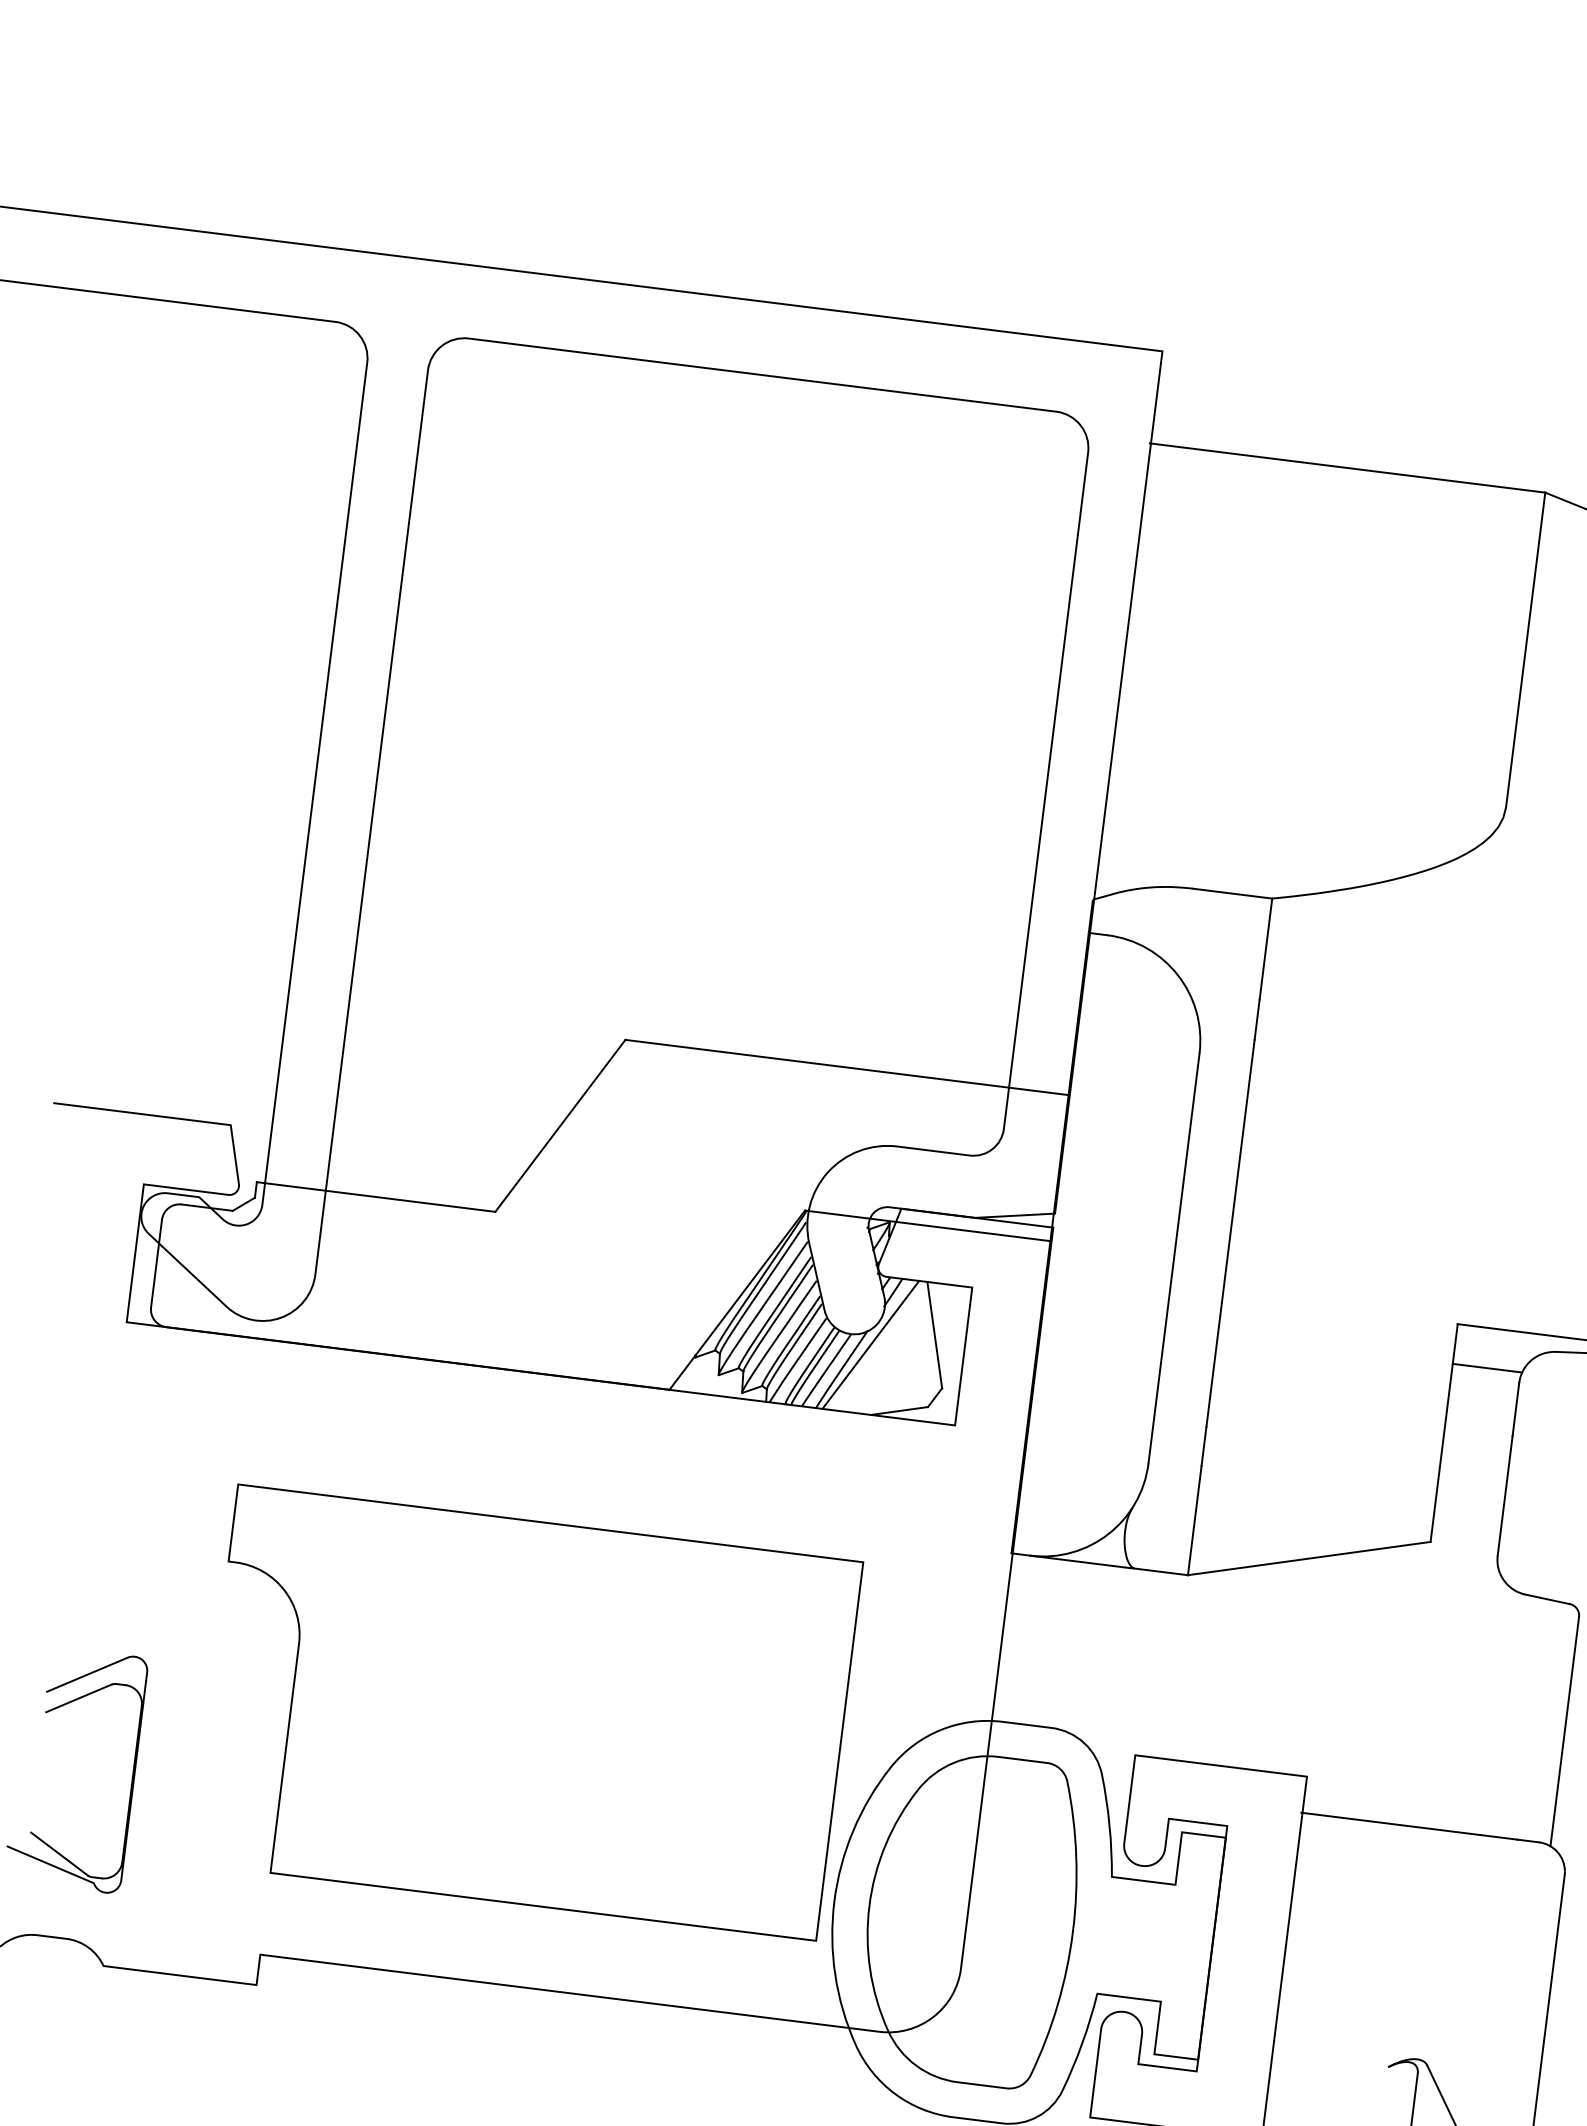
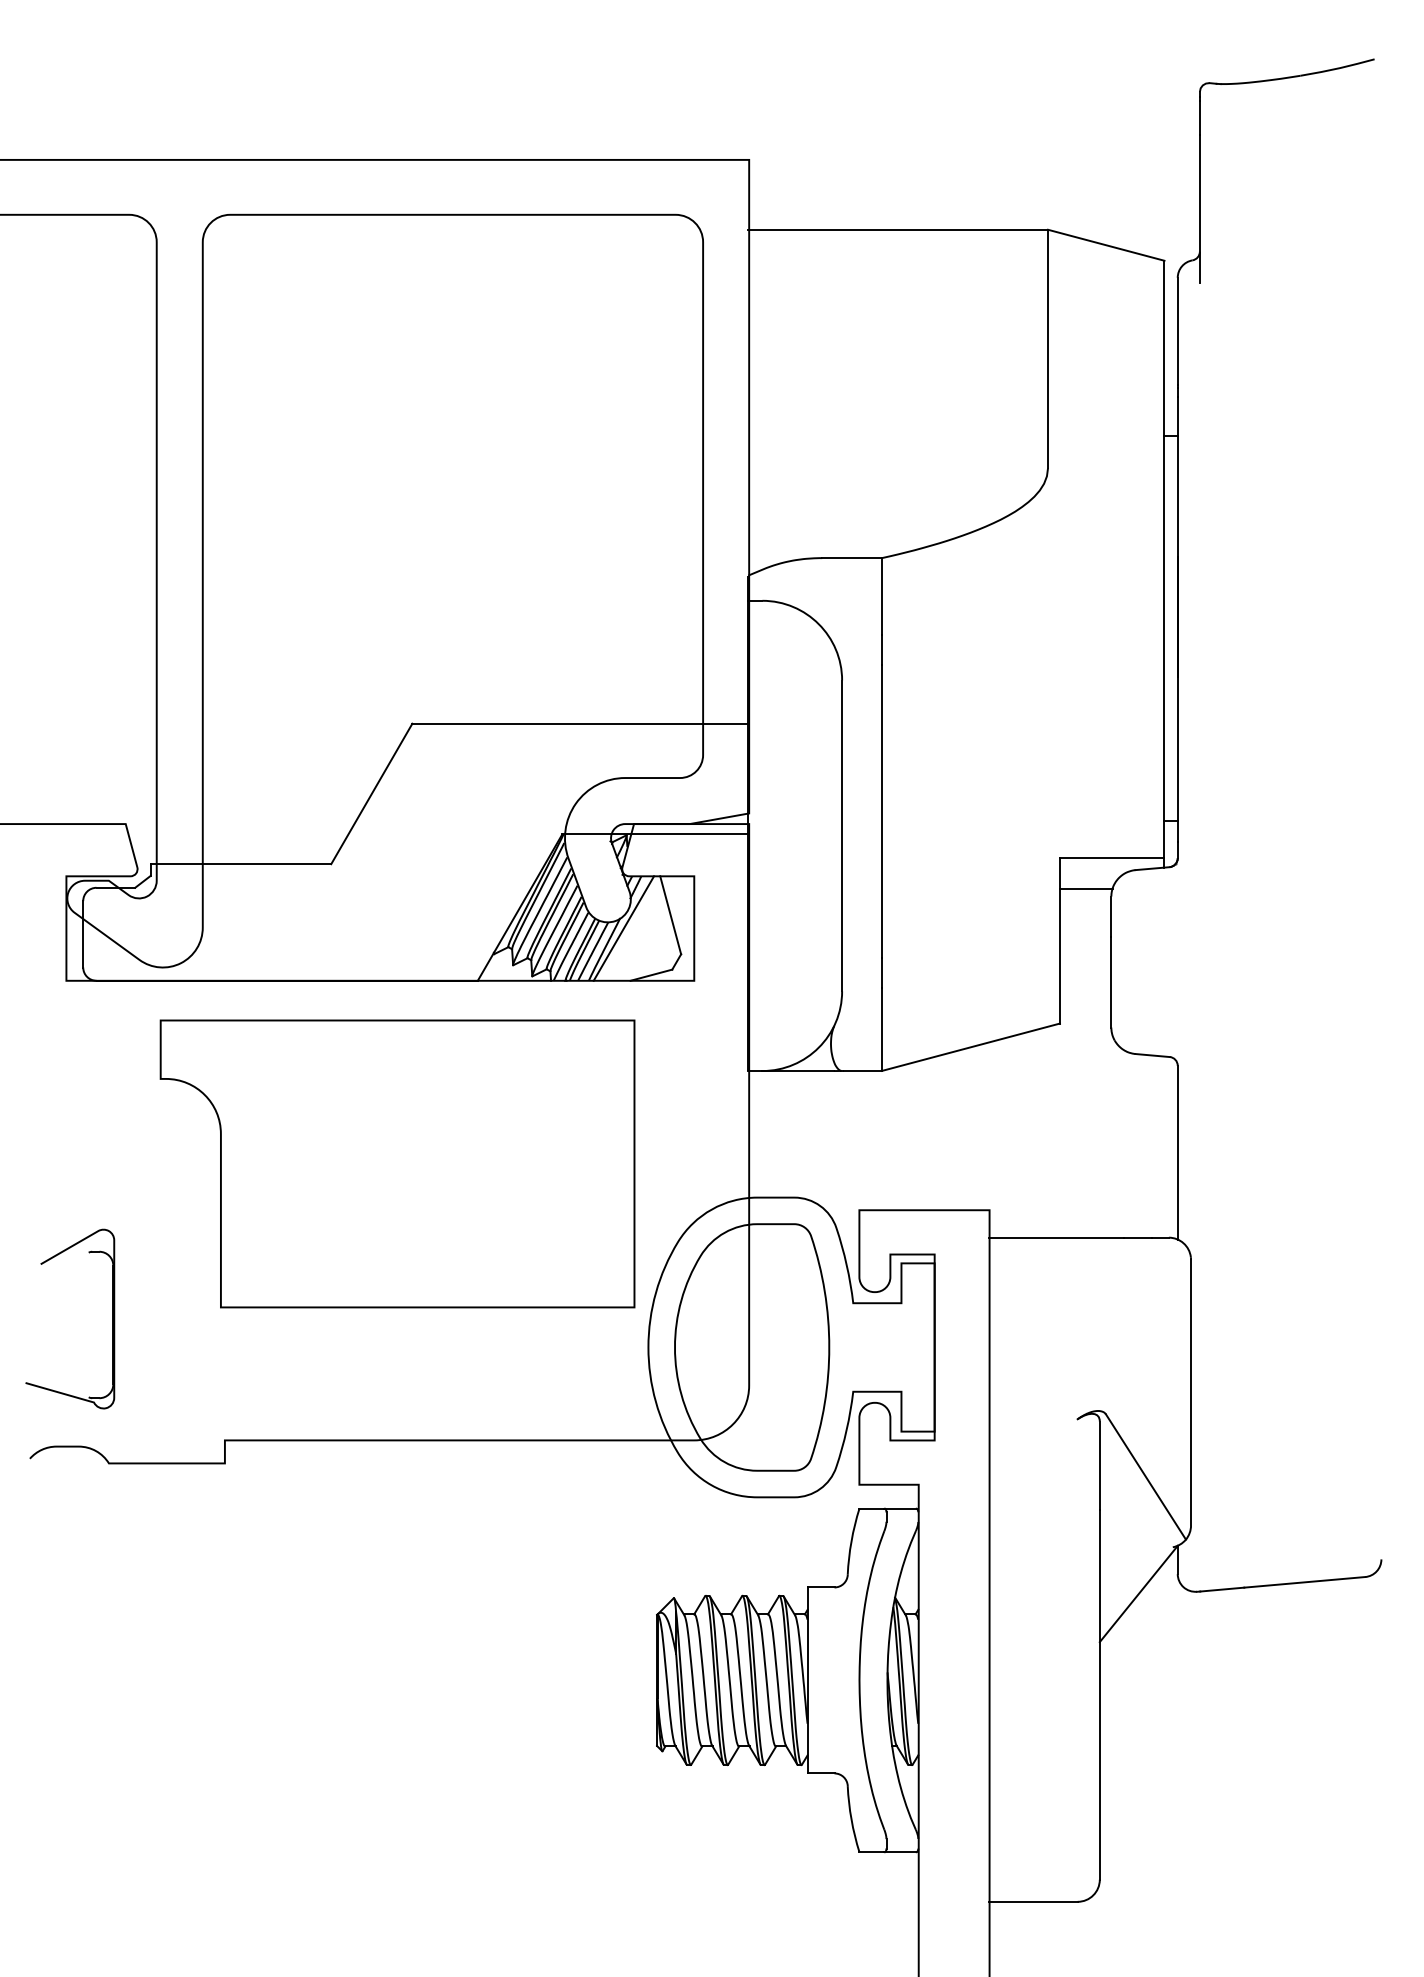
line: (78, 1697) -> (65, 1265), removed
part: (527, 1712) -> (397, 1163), moved
line: (59, 1853) -> (65, 1383), removed

